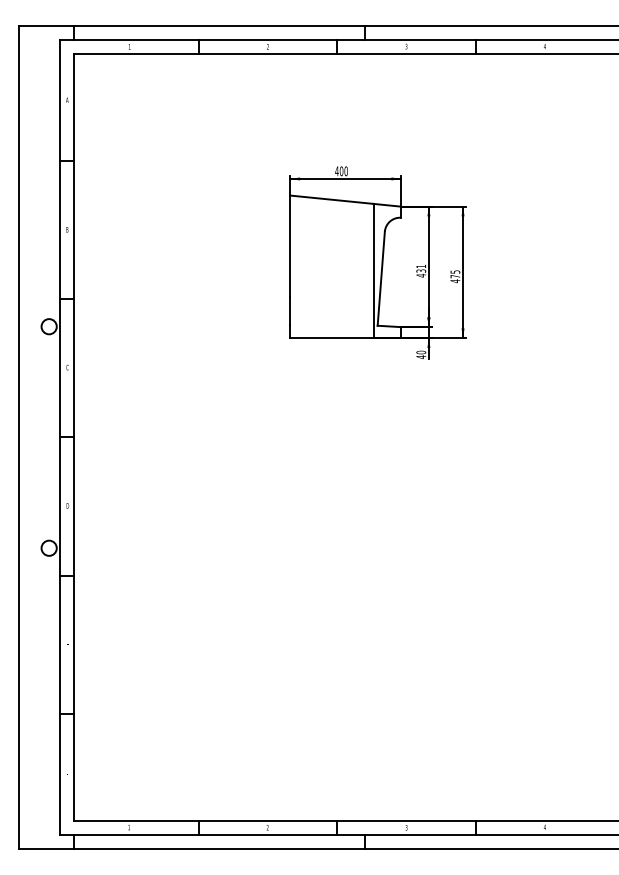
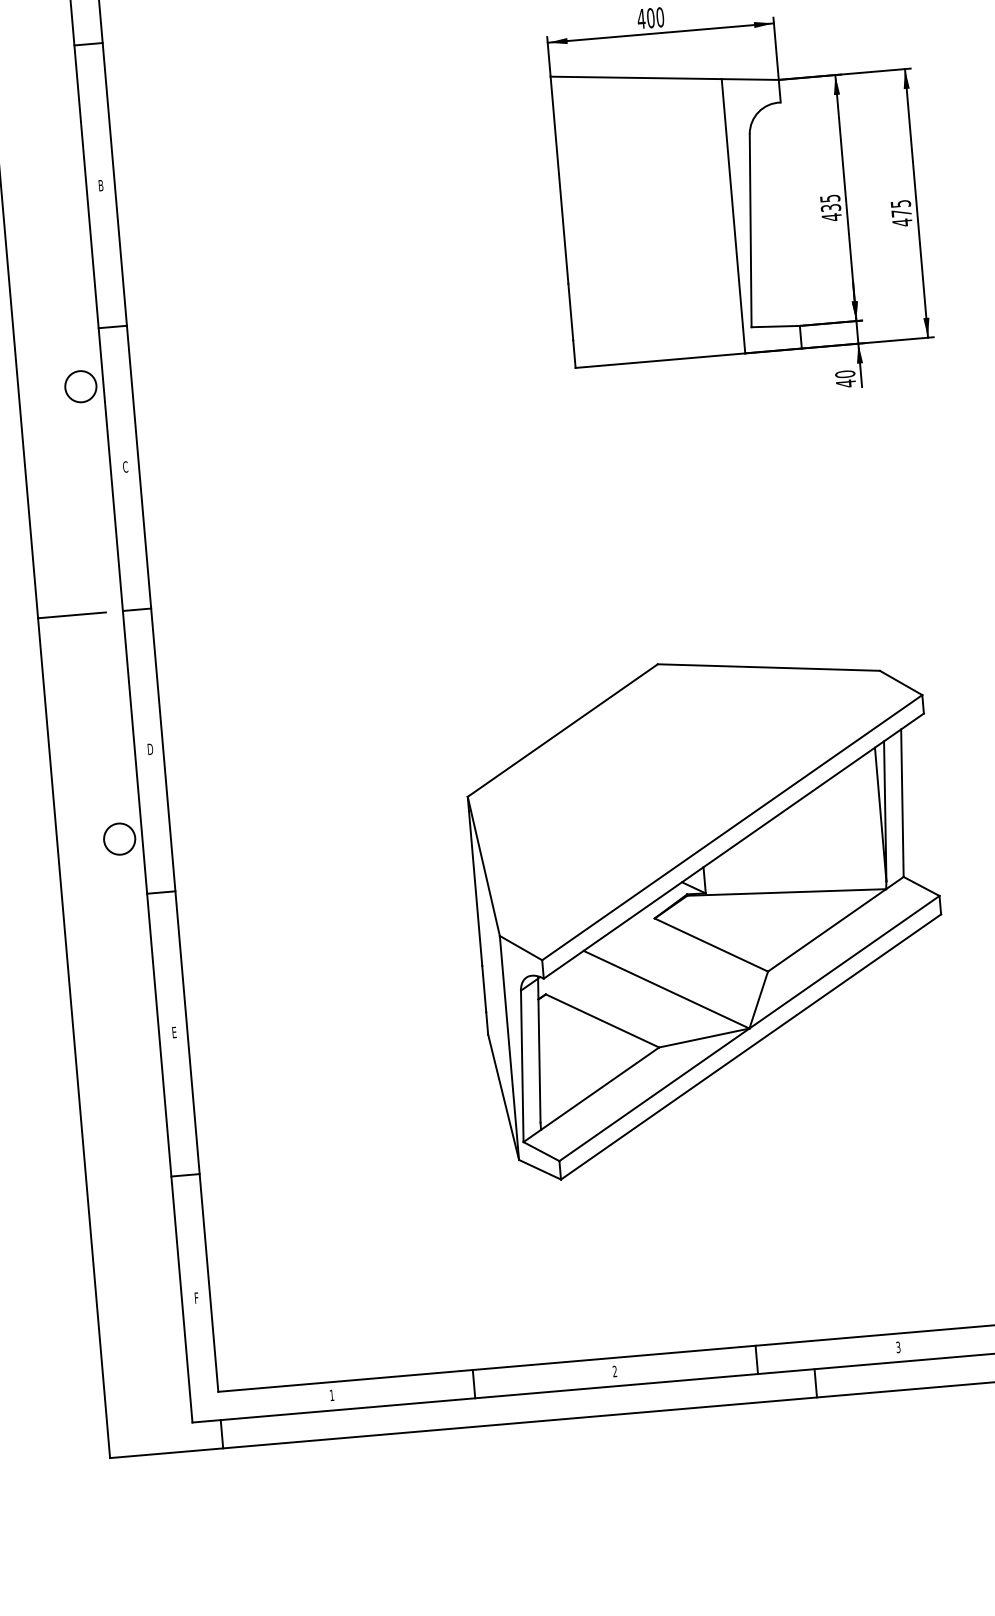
text: (421, 266) -> (830, 198), 431 -> 435
line: (34, 437) -> (70, 615), added
part: (332, 608) -> (708, 912), added

